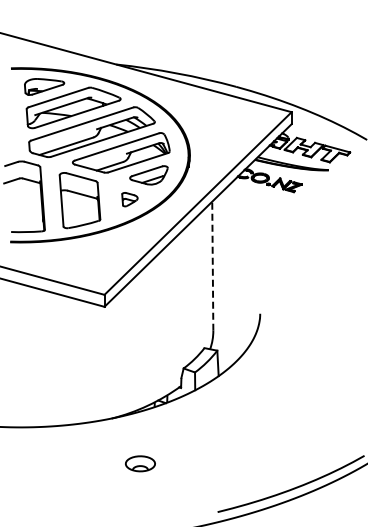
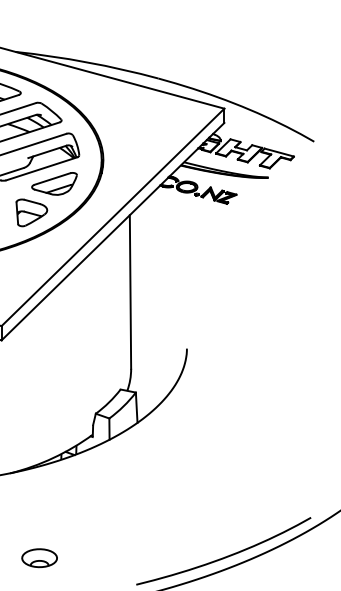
part: (129, 199) -> (31, 212), size x1.67
line: (212, 266) -> (130, 292), dashed -> solid
part: (140, 463) -> (39, 557), moved

